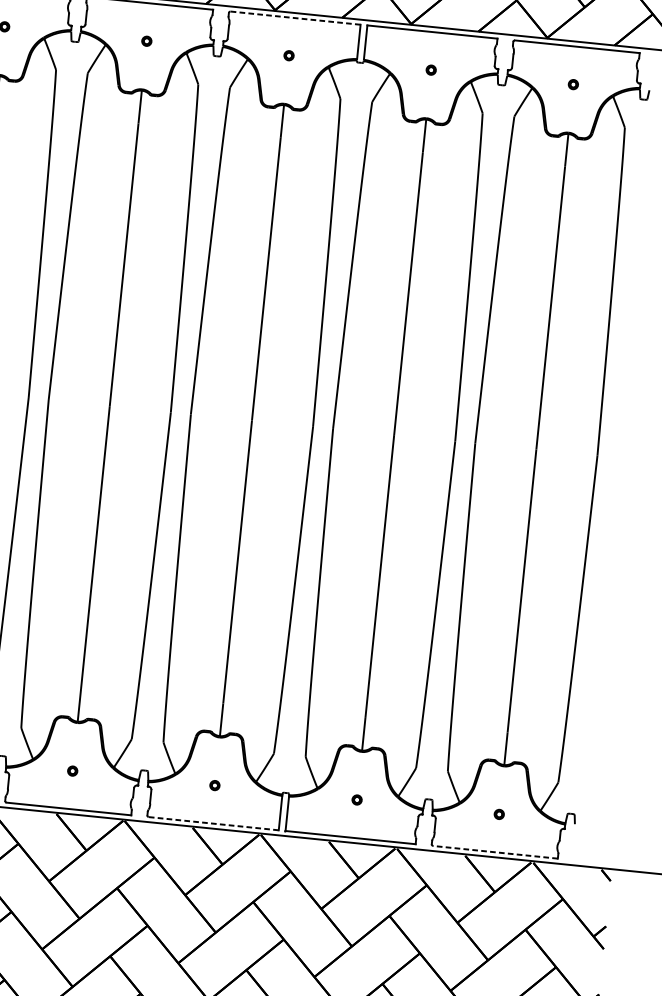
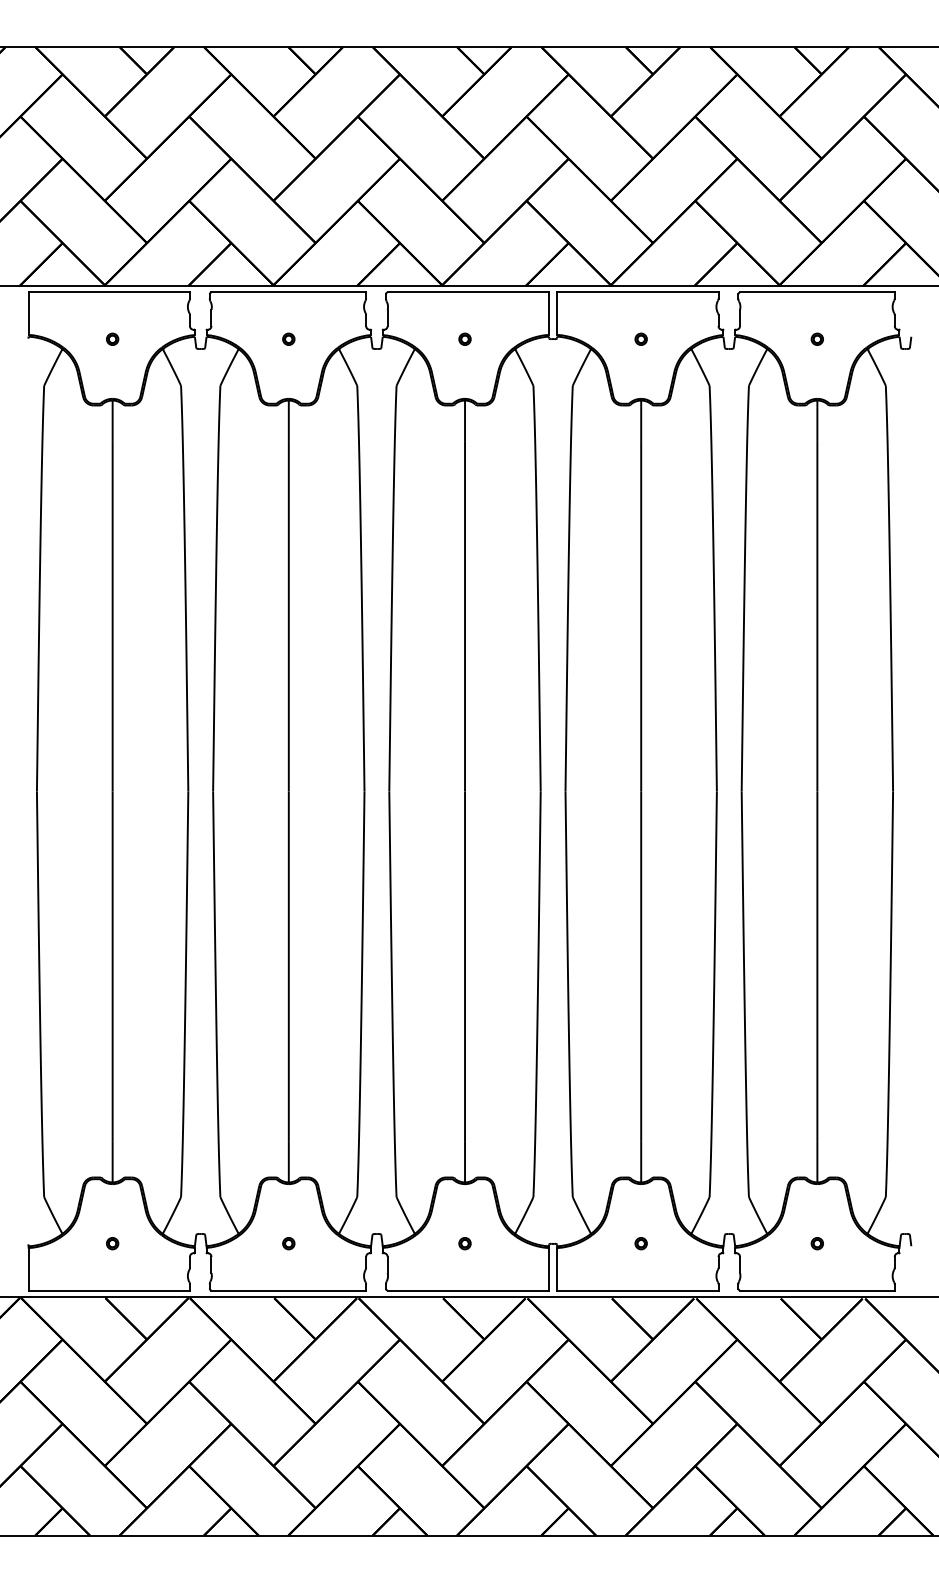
line: (295, 18) -> (468, 292), dashed -> solid
line: (213, 823) -> (468, 1290), dashed -> solid
line: (494, 852) -> (816, 1290), dashed -> solid

